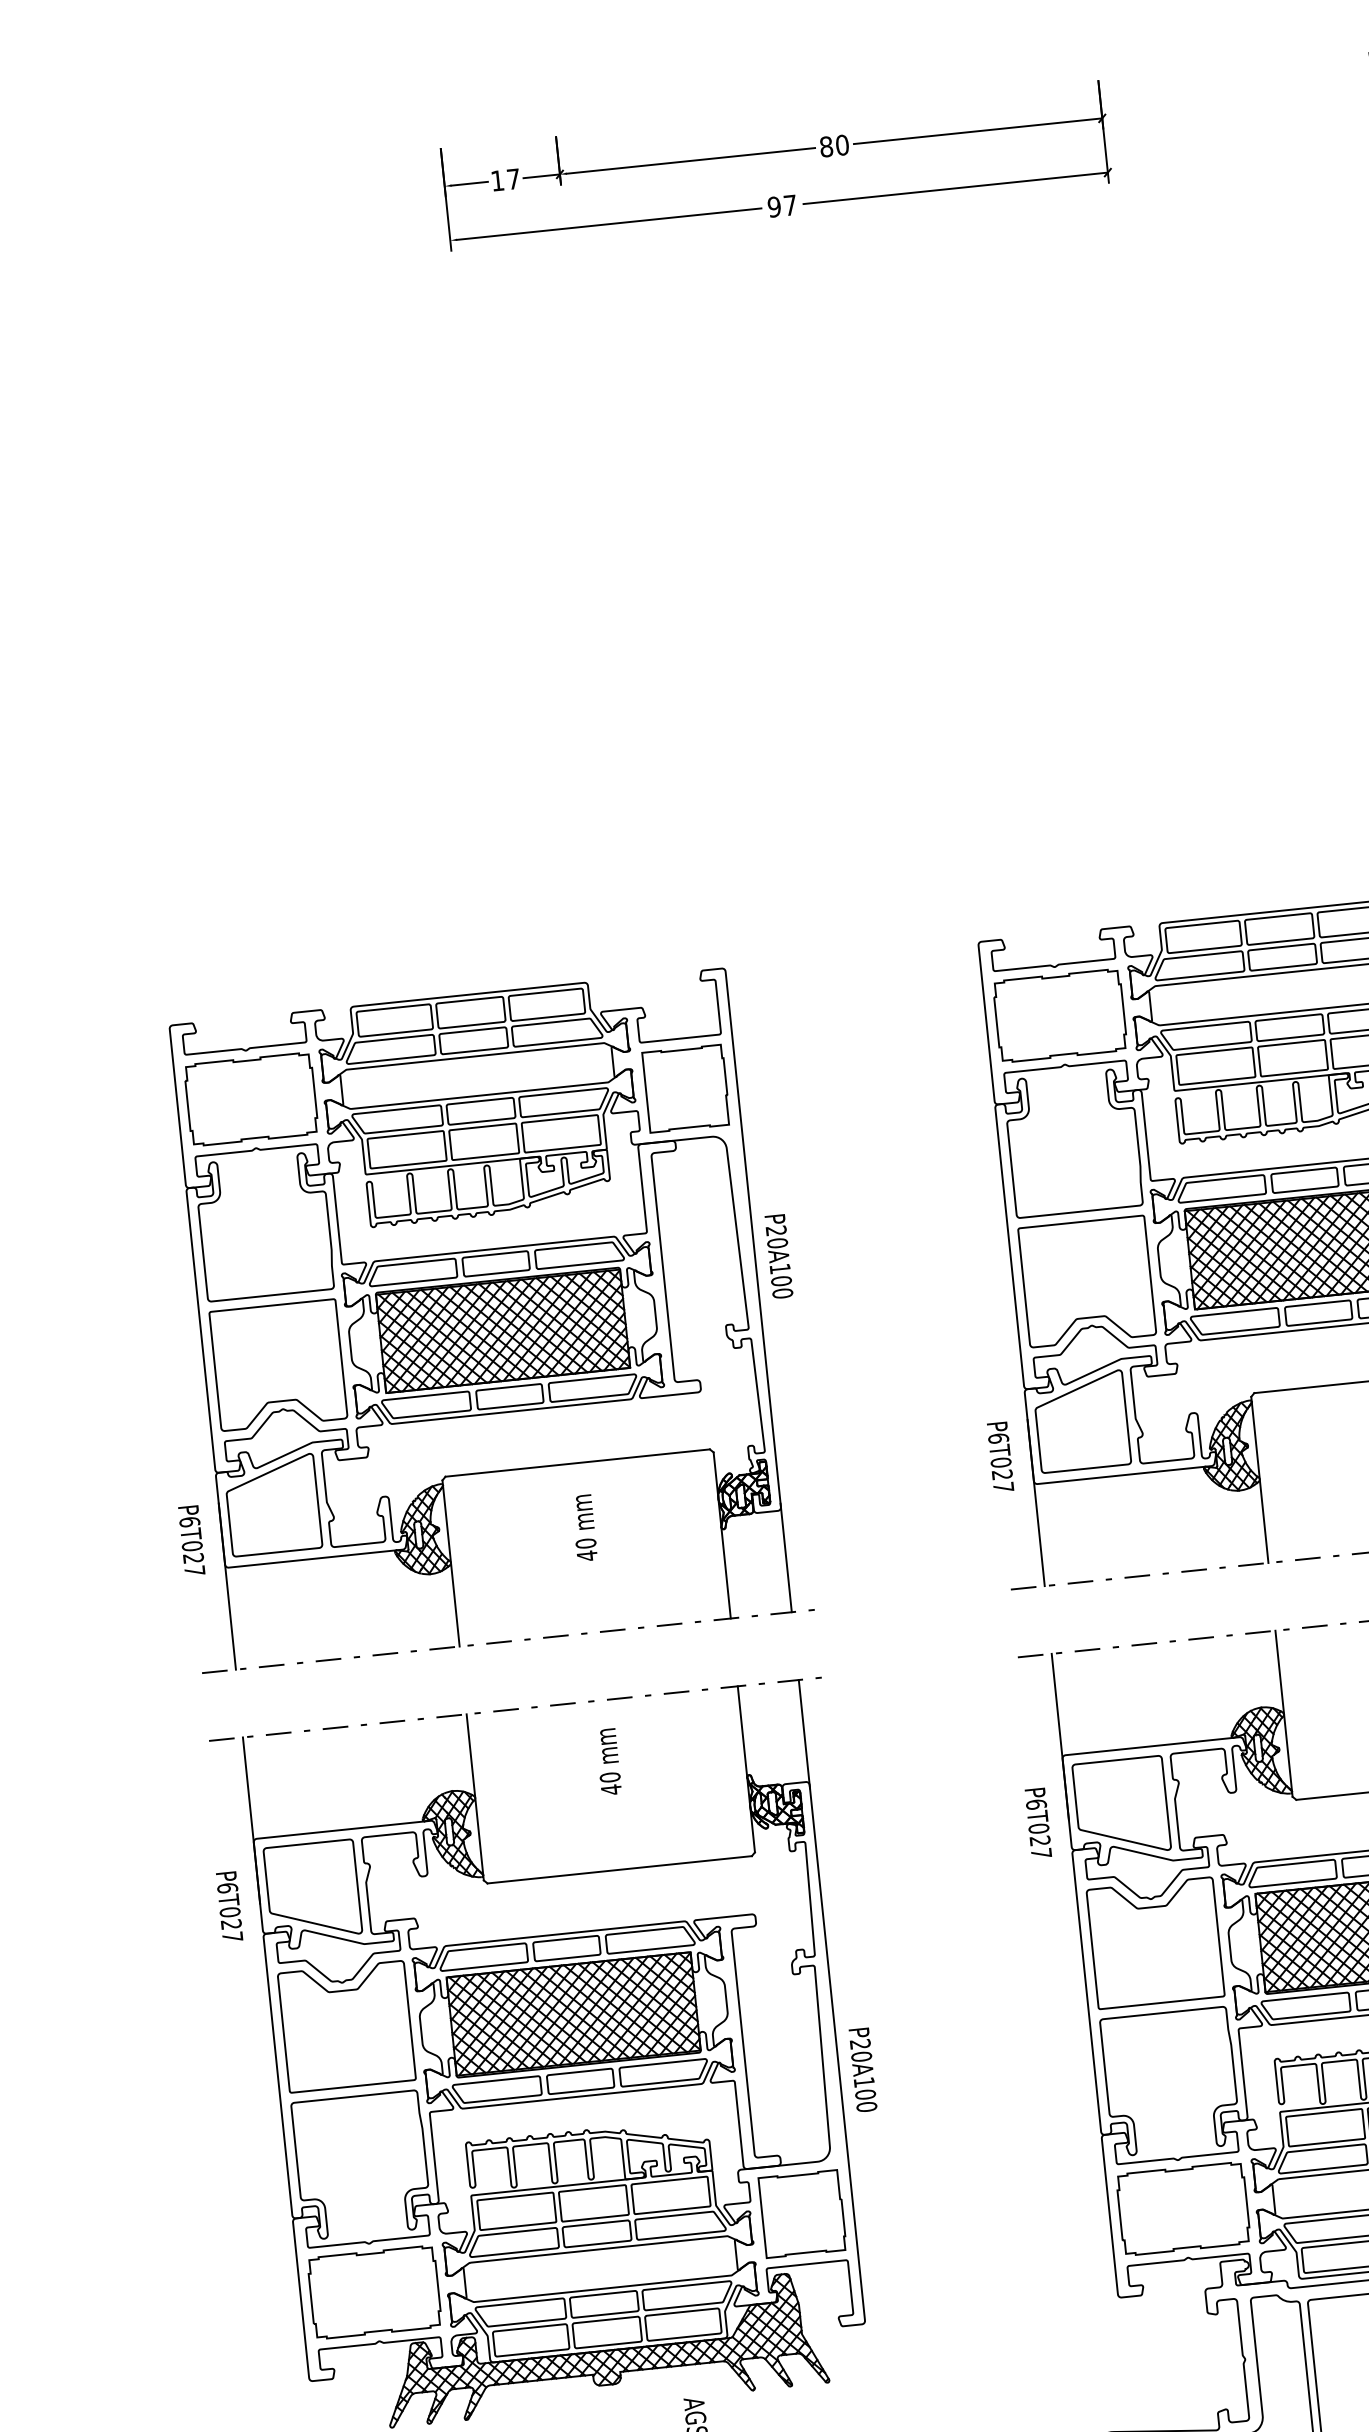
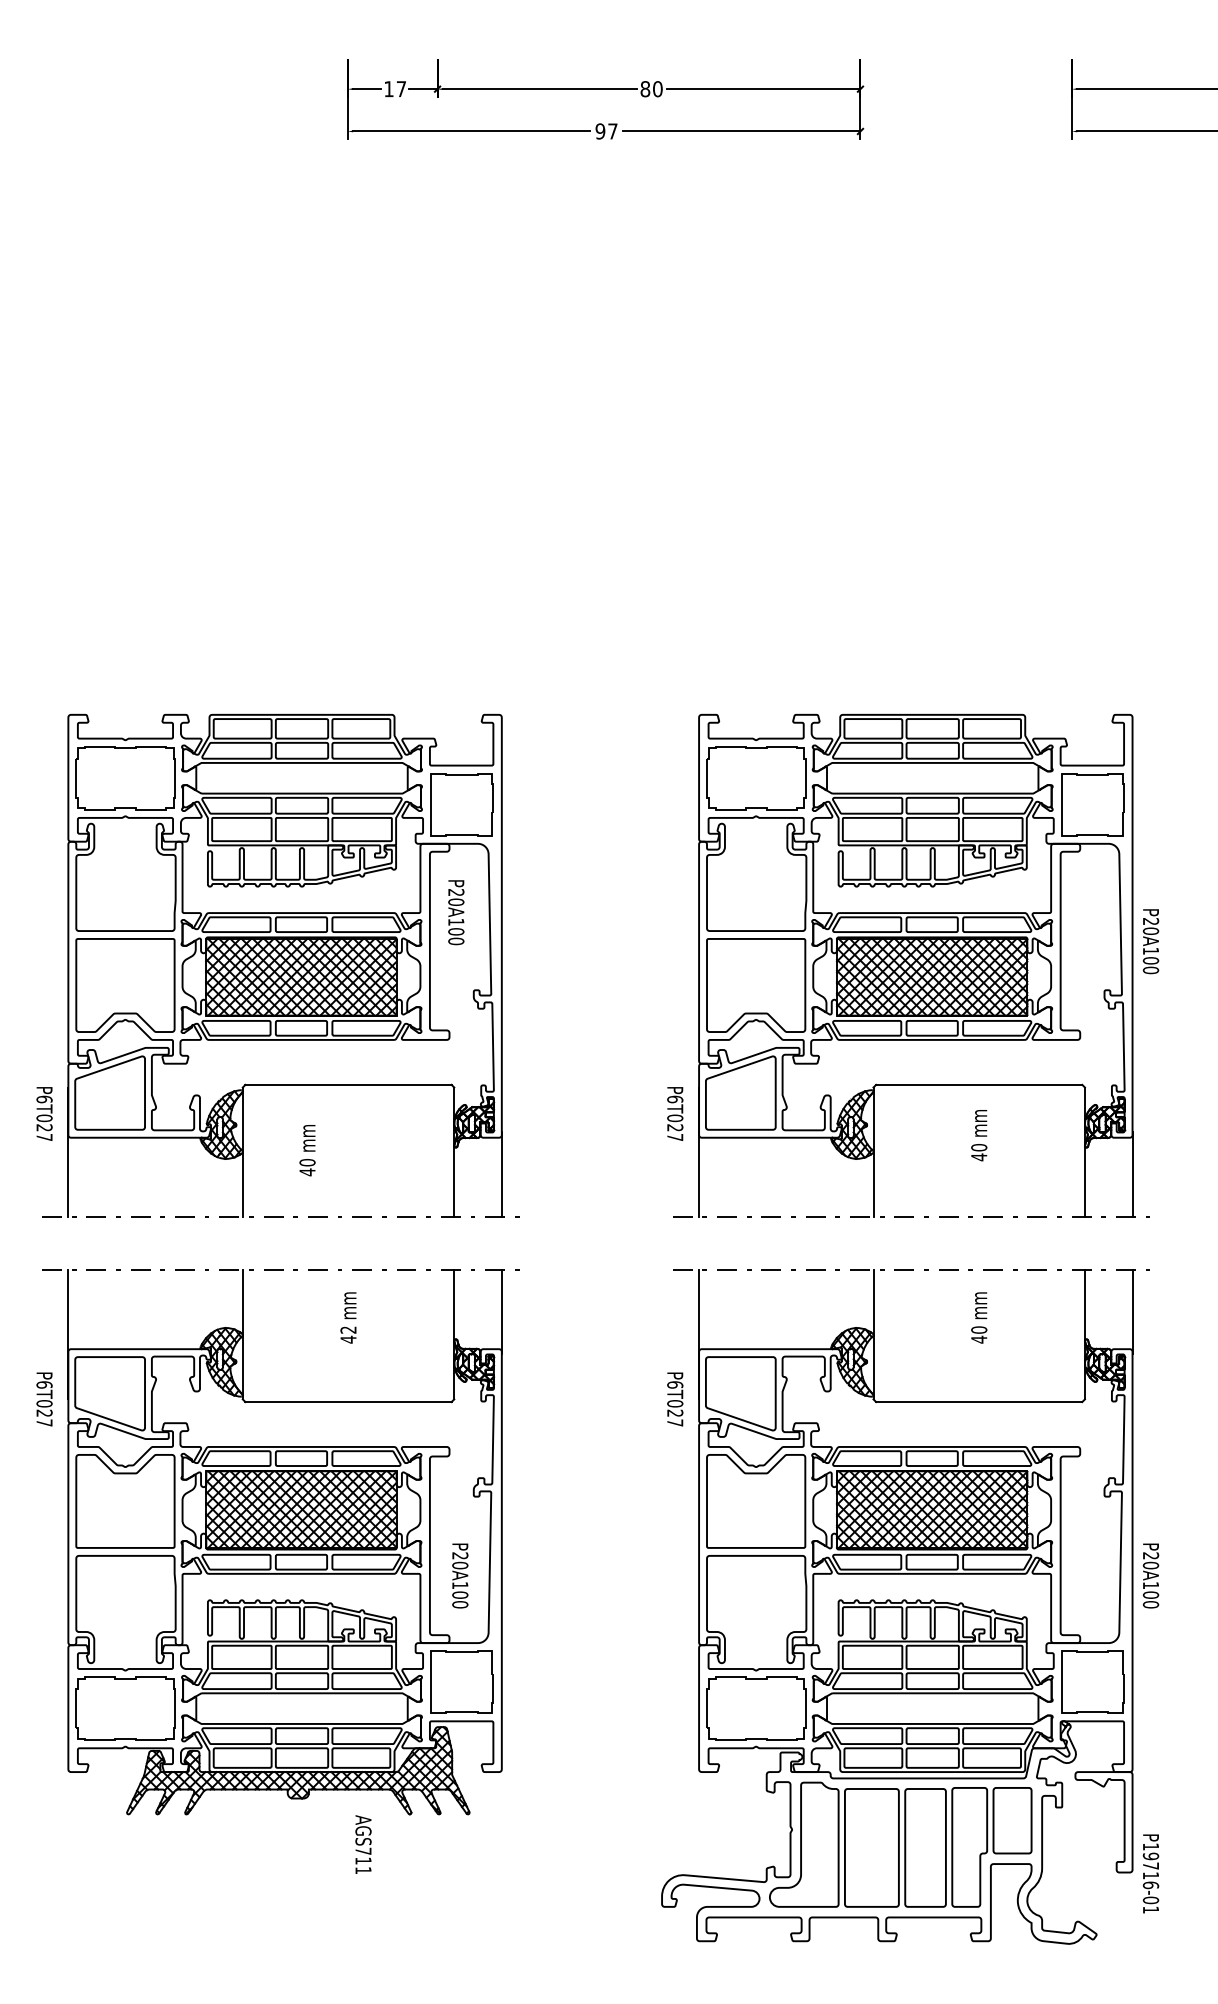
text: (779, 1256) -> (456, 912), moved
text: (584, 1527) -> (307, 1150), moved
text: (610, 1776) -> (348, 1329), 40 -> 42
text: (863, 2069) -> (460, 1575), moved

